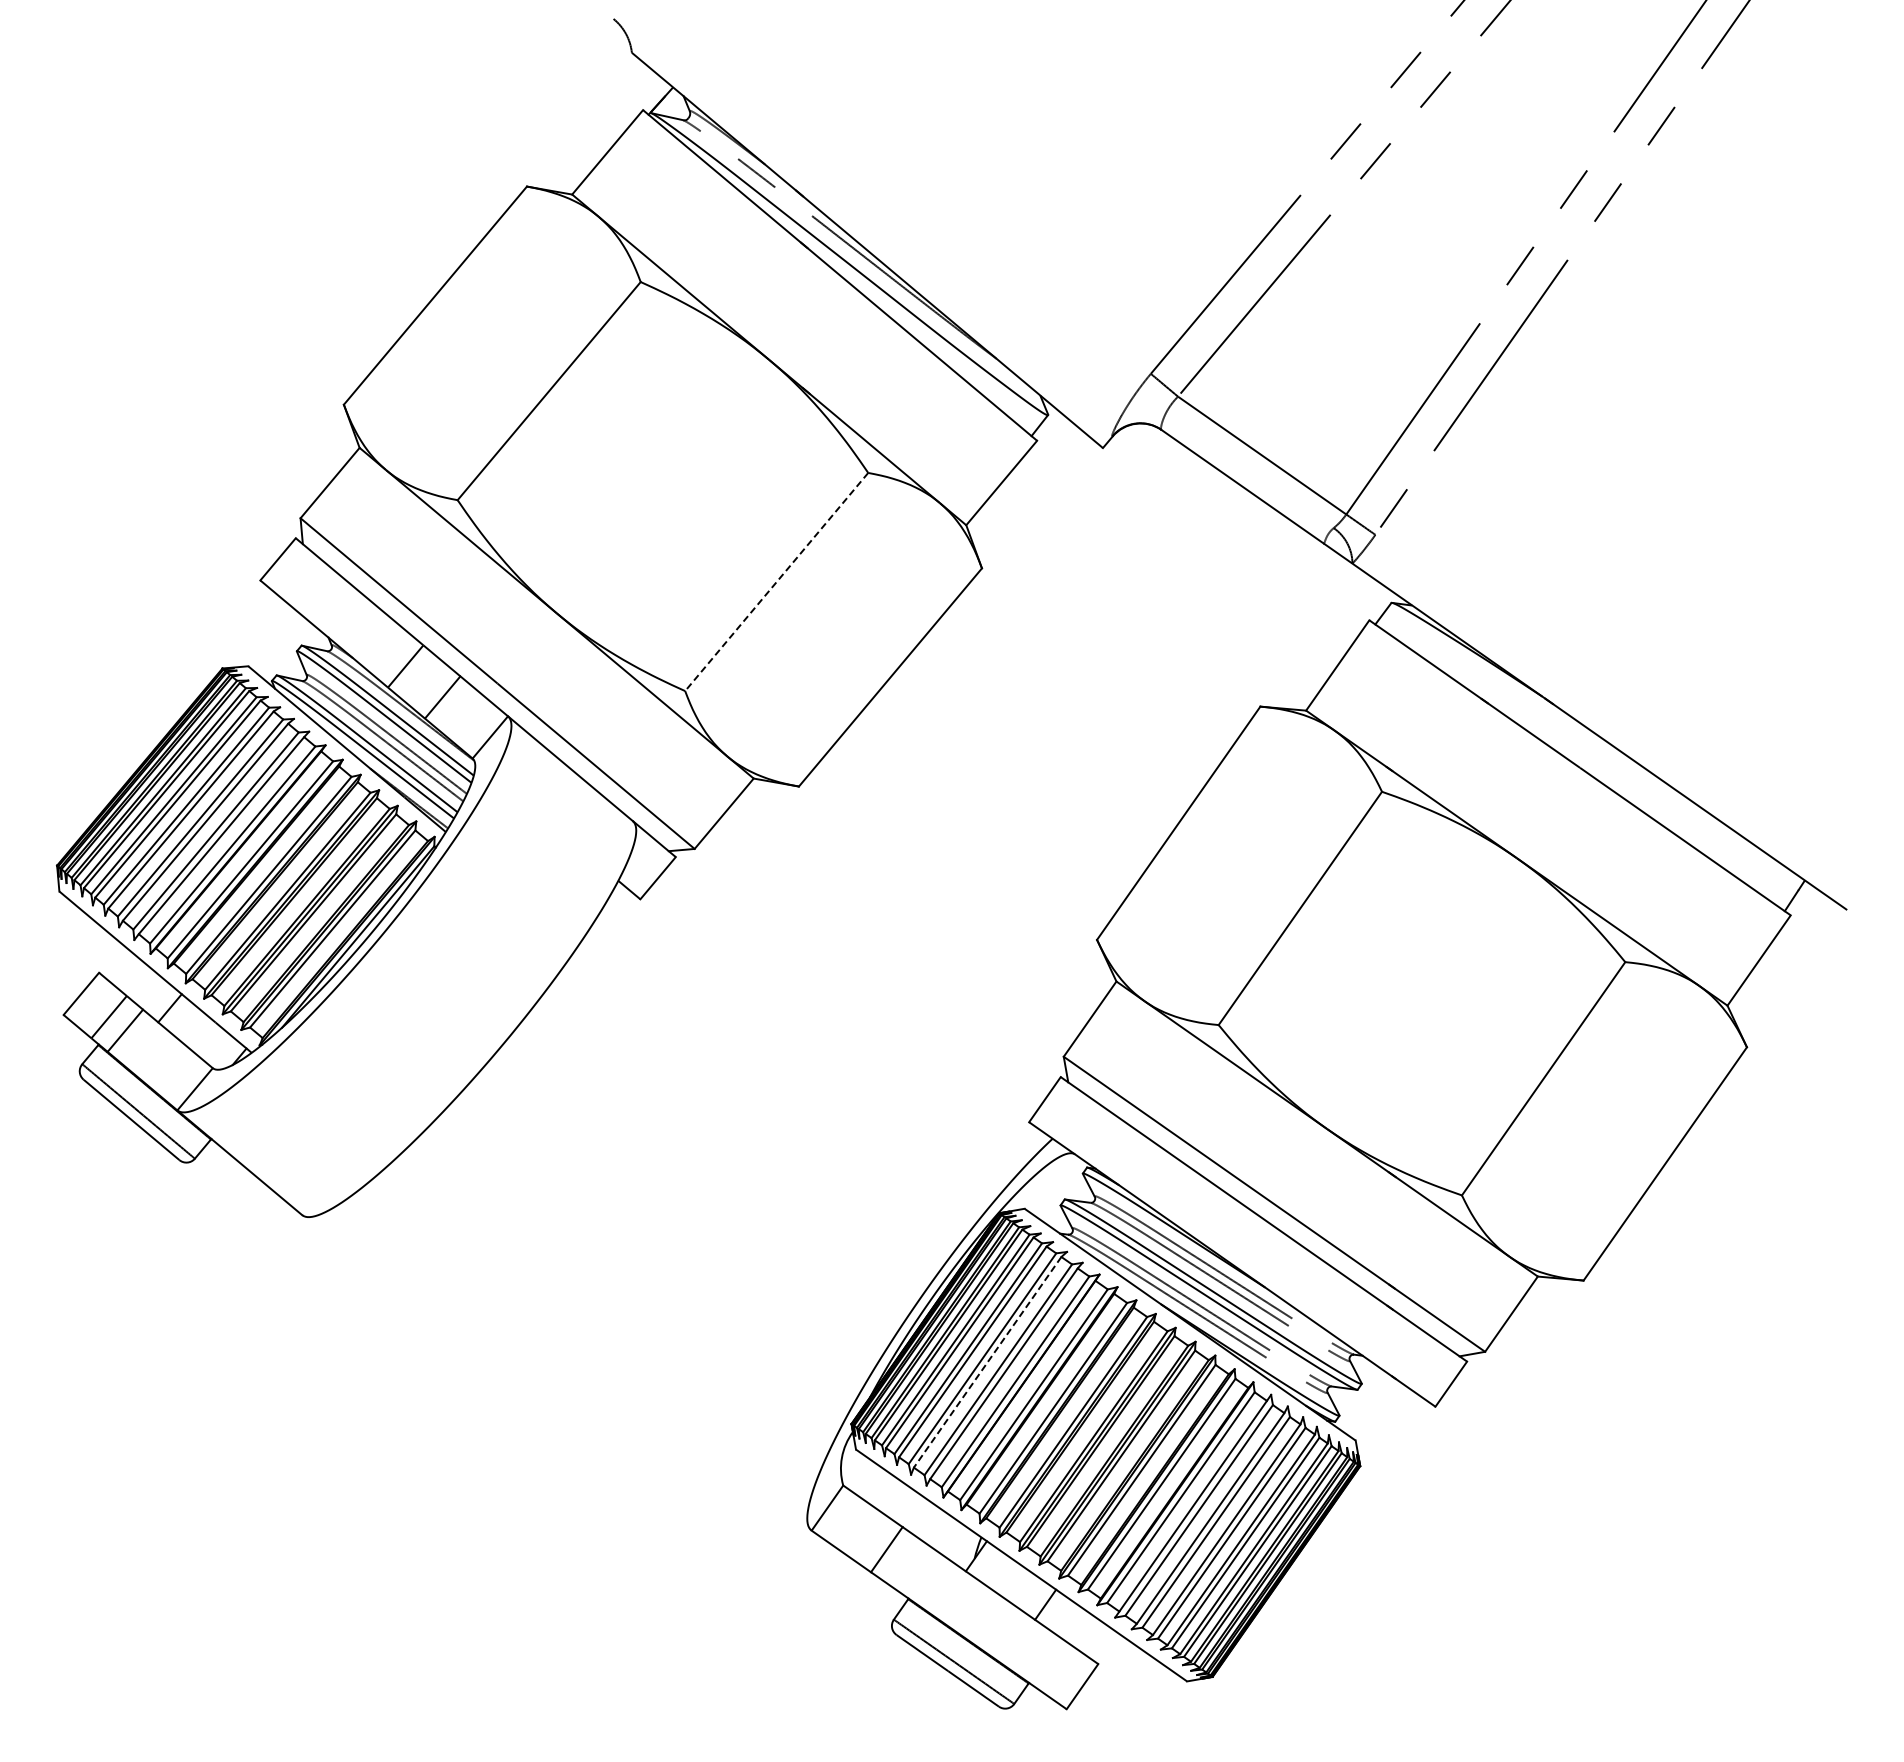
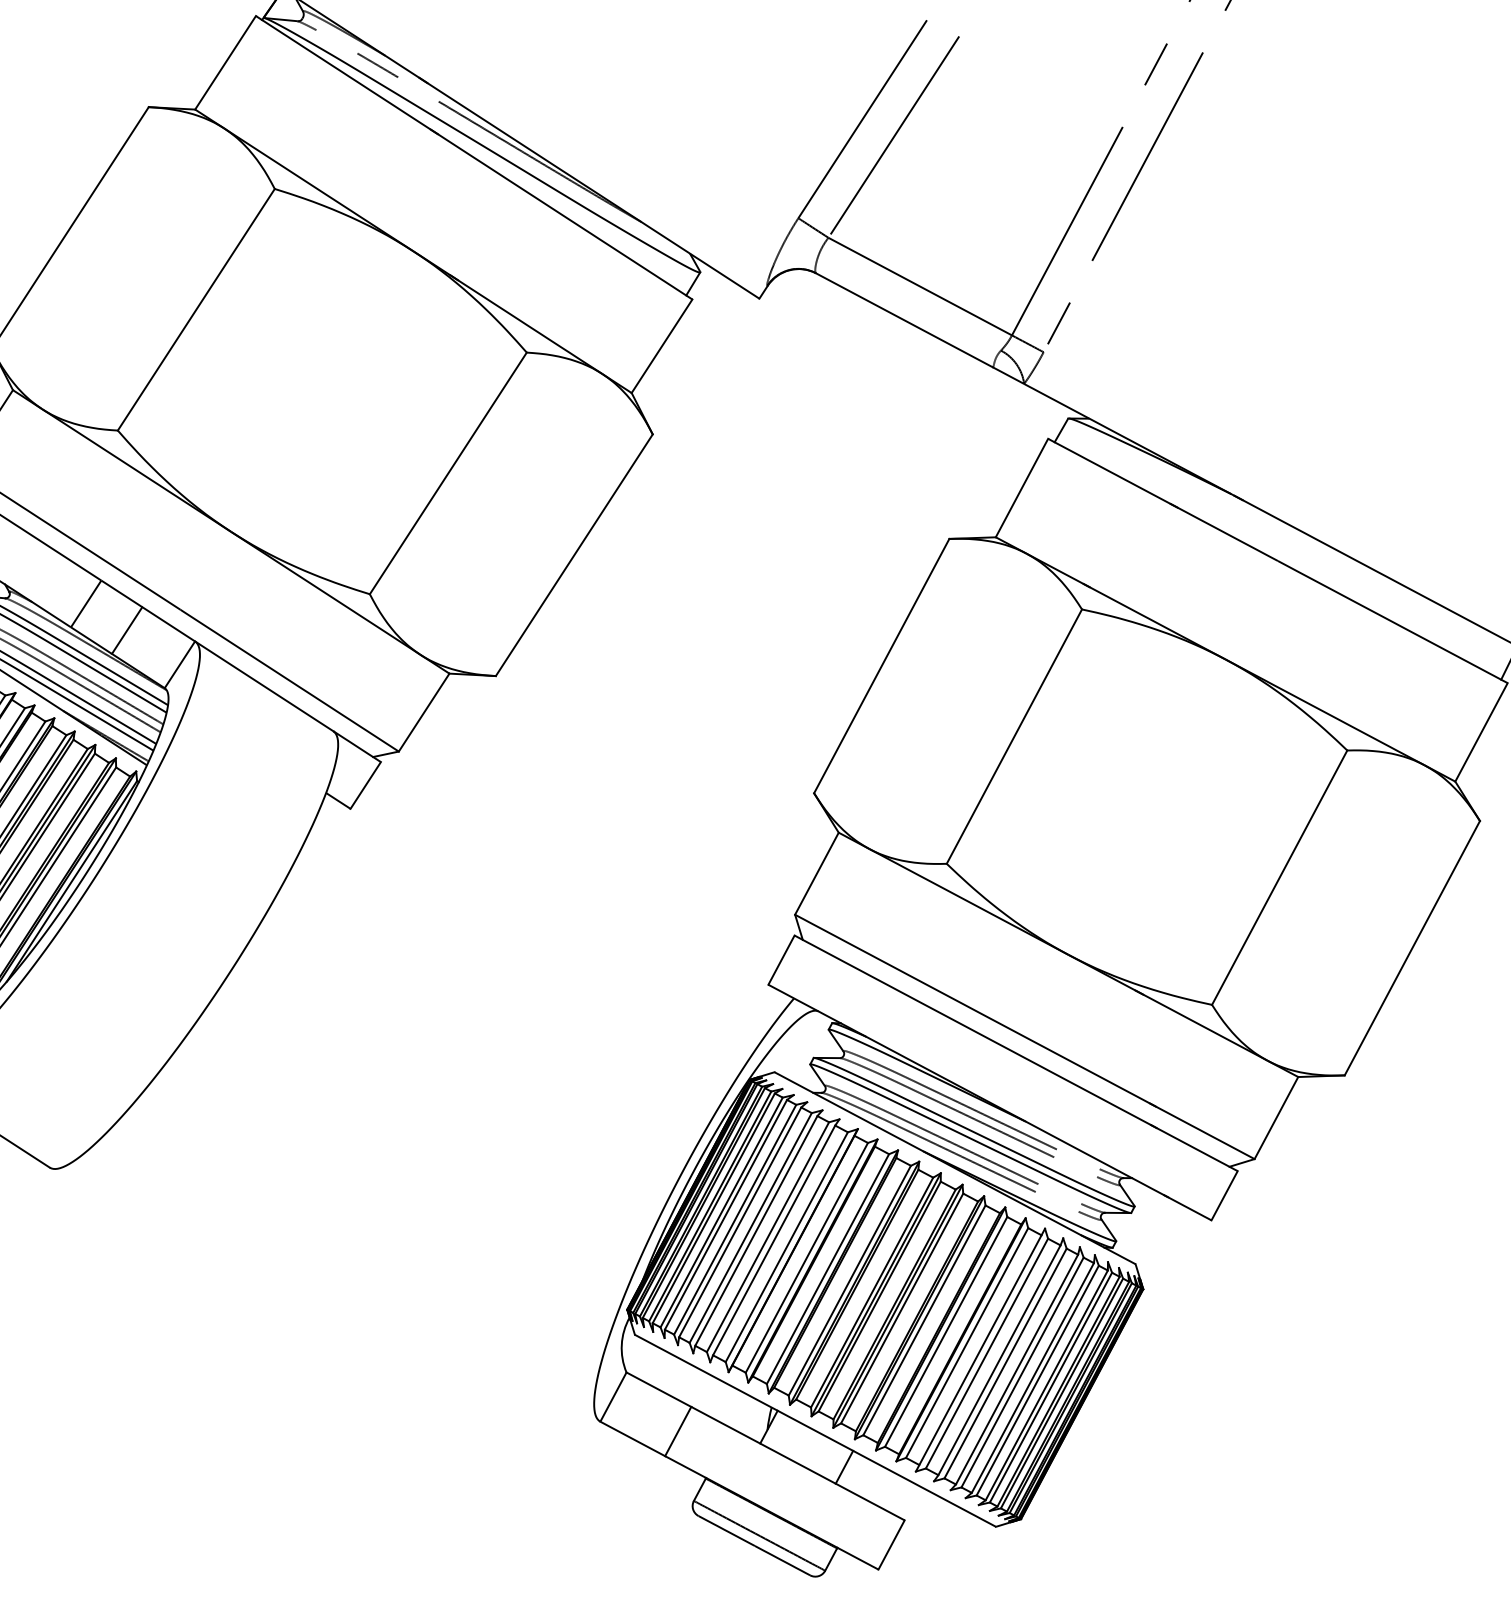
line: (776, 582) -> (448, 473), dashed -> solid
line: (987, 1362) -> (756, 1231), dashed -> solid

